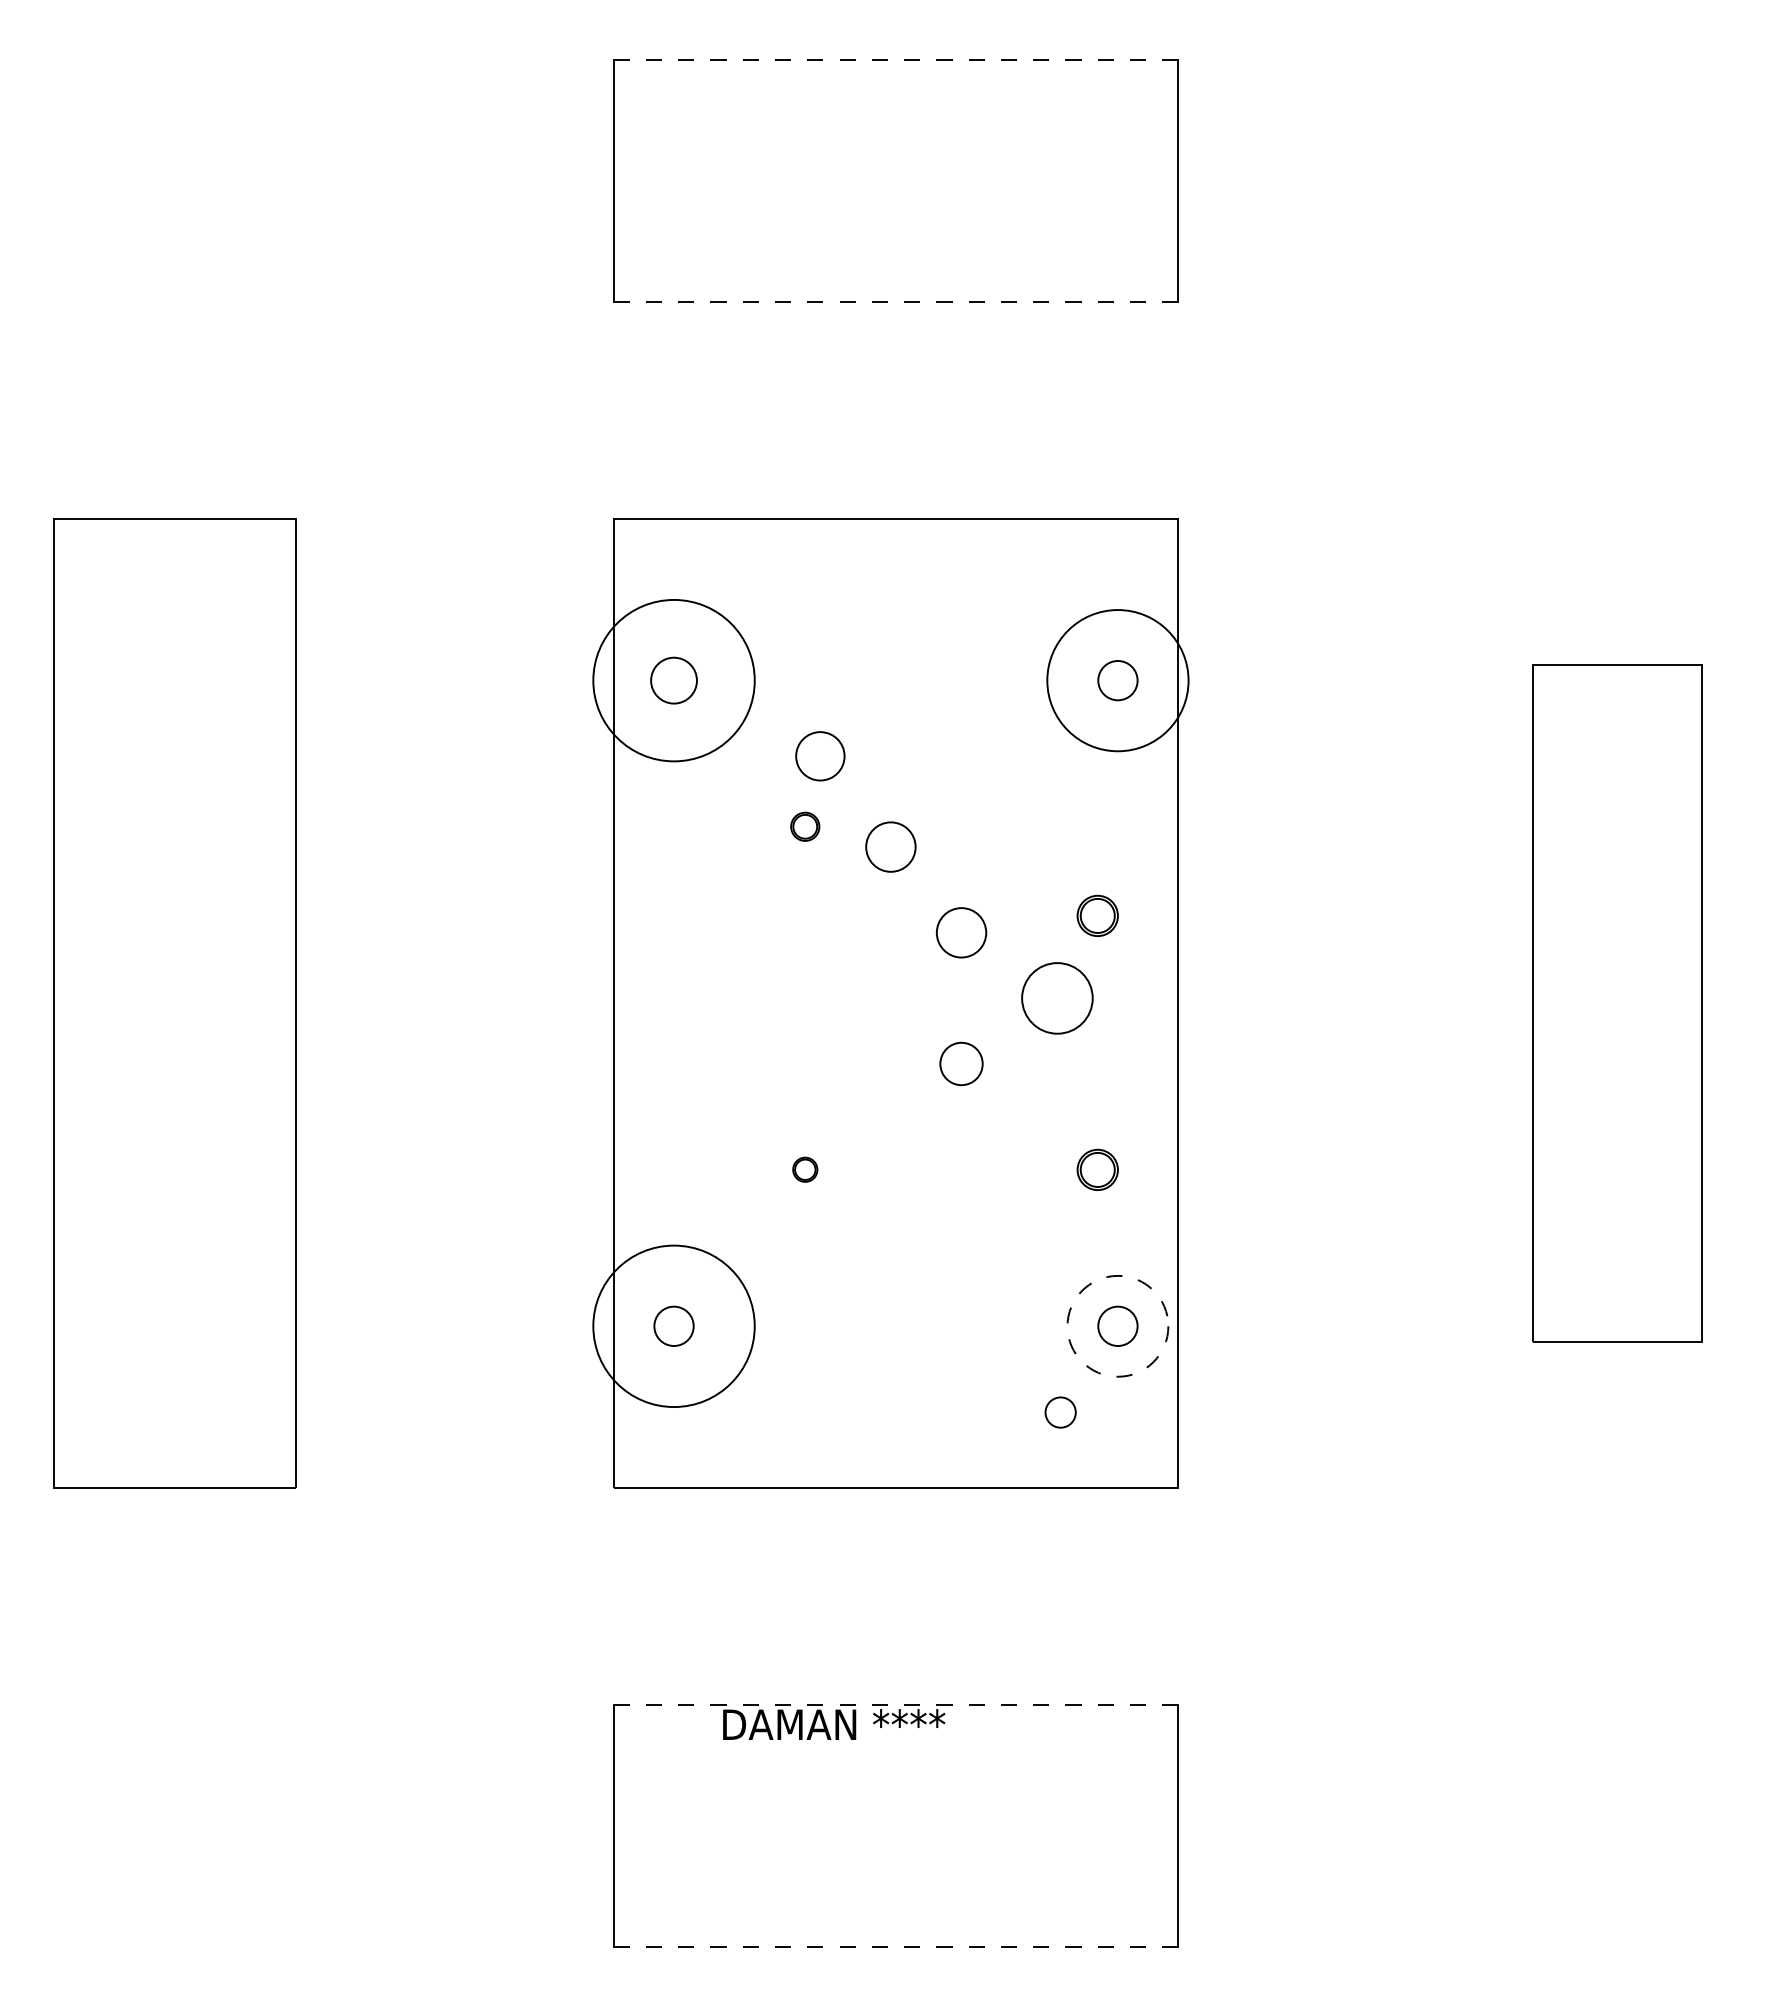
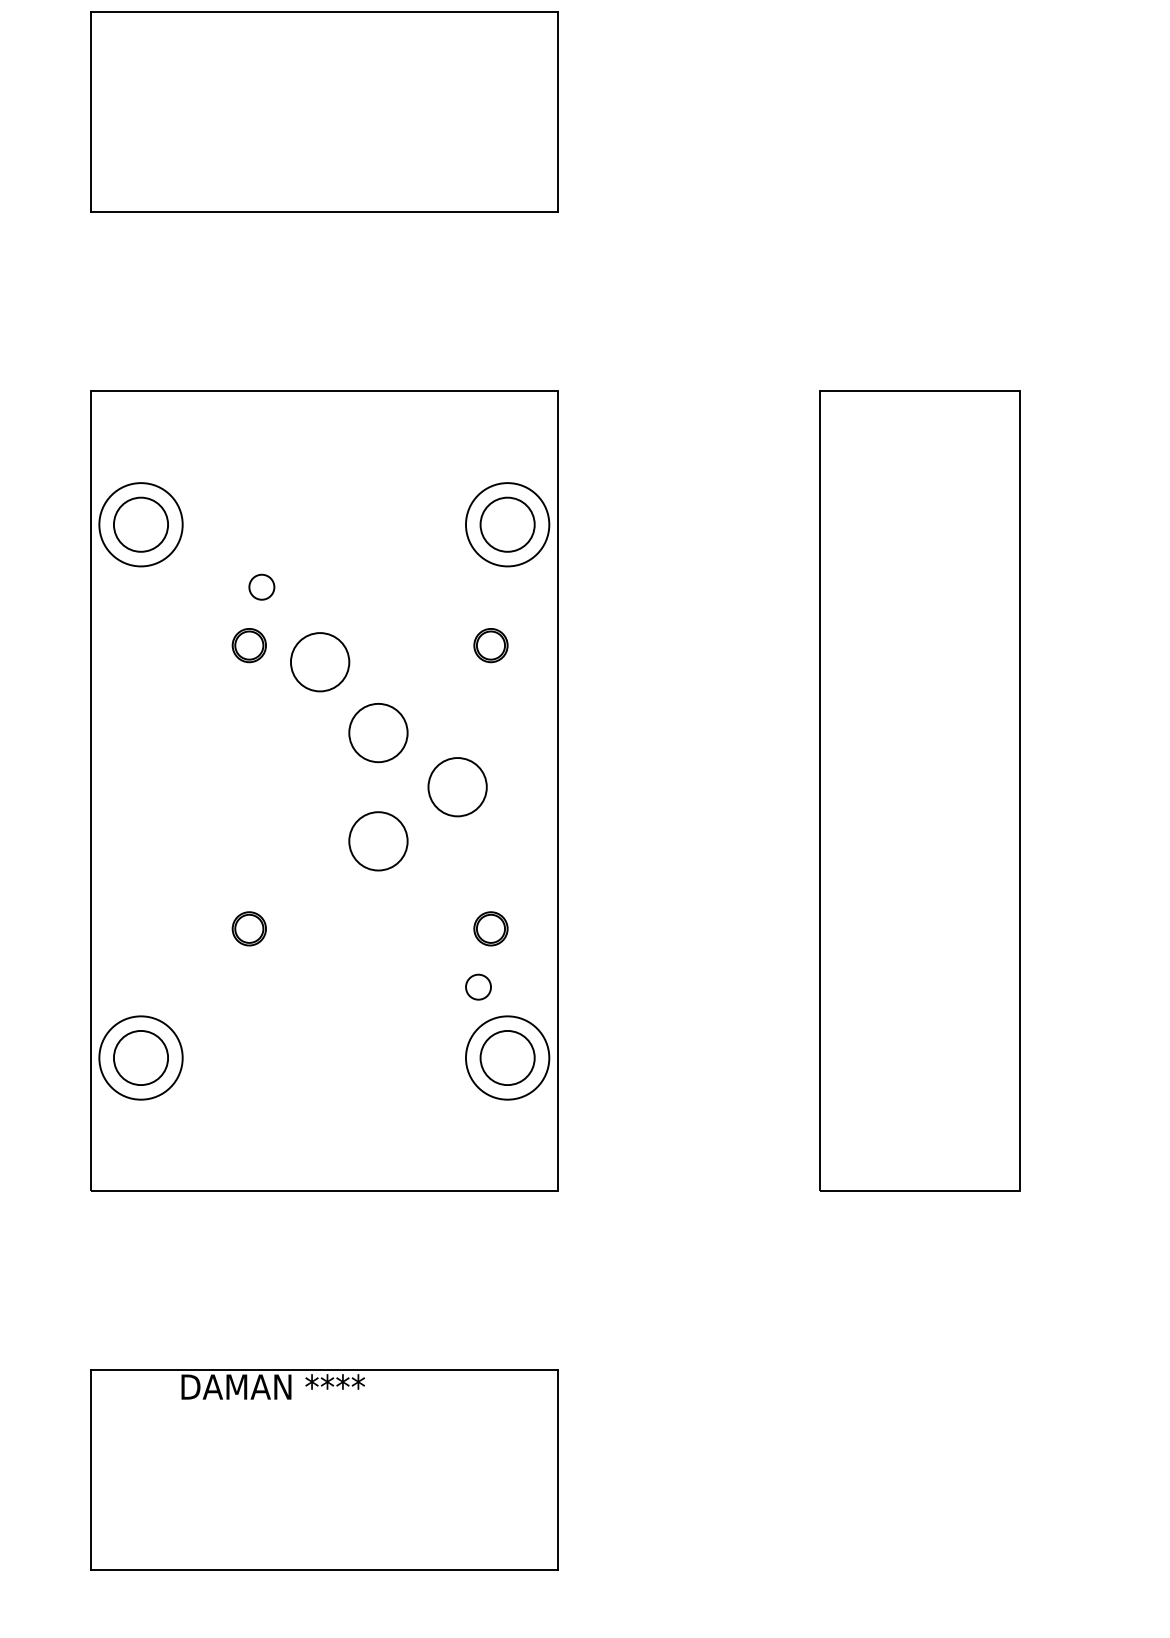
line: (896, 60) -> (324, 12), dashed -> solid
line: (895, 302) -> (323, 212), dashed -> solid
circle: (673, 680) -> (140, 524), size x0.62
circle: (673, 680) -> (140, 524), size x1.43
circle: (1117, 680) -> (507, 524), size x0.71
circle: (1117, 680) -> (507, 524), size x1.67
circle: (820, 756) -> (261, 587), size x0.62
part: (805, 826) -> (249, 645), size x1.43
circle: (890, 846) -> (319, 661), size x1.43
part: (1097, 915) -> (490, 645), moved
circle: (961, 932) -> (378, 732), size x1.43
part: (1616, 1003) -> (919, 791), size x1.43
circle: (961, 1063) -> (378, 840), size x1.67
part: (805, 1169) -> (249, 928), size x1.67
circle: (673, 1325) -> (140, 1057), size x0.62
circle: (1117, 1325) -> (507, 1057), dashed -> solid
circle: (673, 1326) -> (140, 1058), size x1.67
circle: (1117, 1326) -> (507, 1058), size x1.67
circle: (1060, 1412) -> (478, 987), moved
line: (895, 1704) -> (323, 1370), dashed -> solid
line: (896, 1946) -> (324, 1570), dashed -> solid

